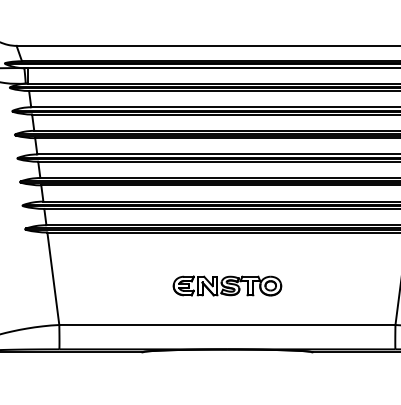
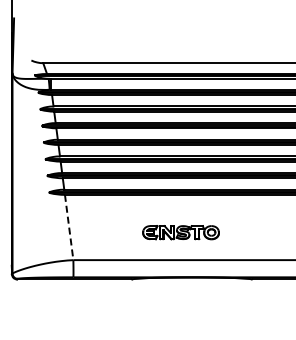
line: (53, 278) -> (69, 227), solid -> dashed
part: (226, 285) -> (180, 232), moved

